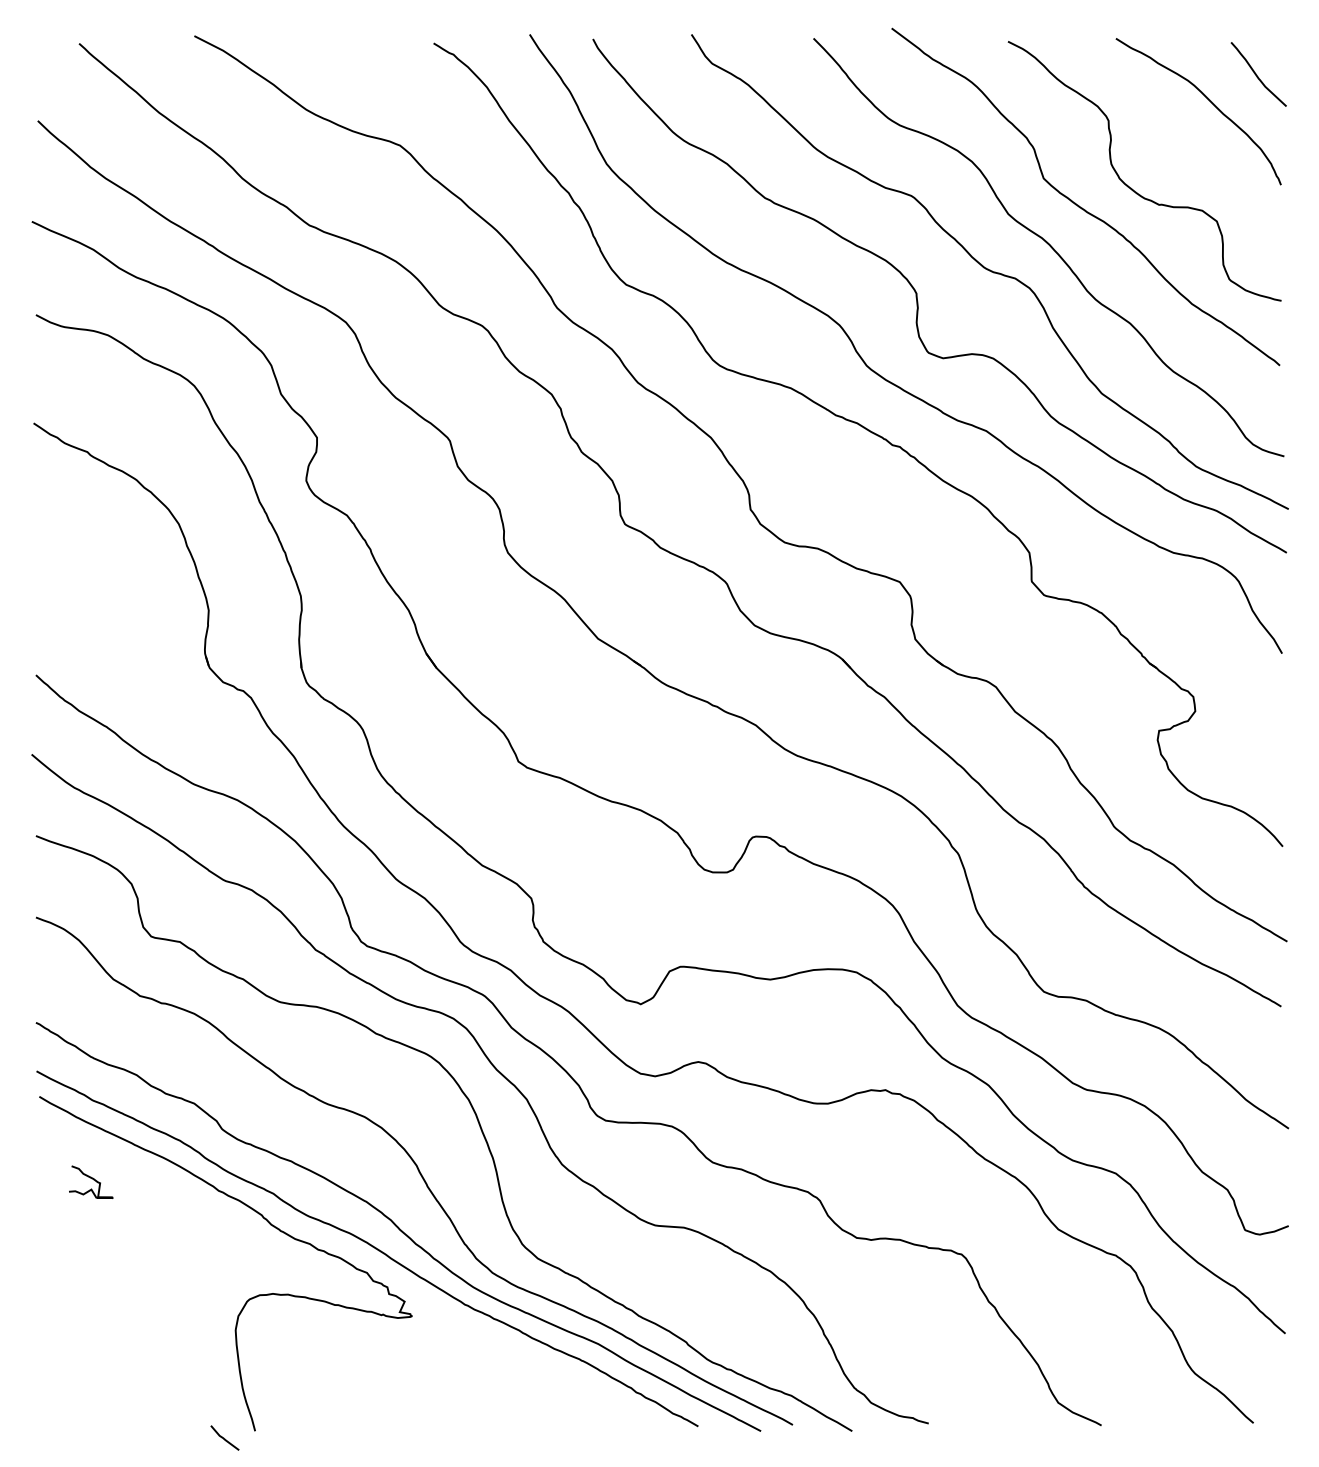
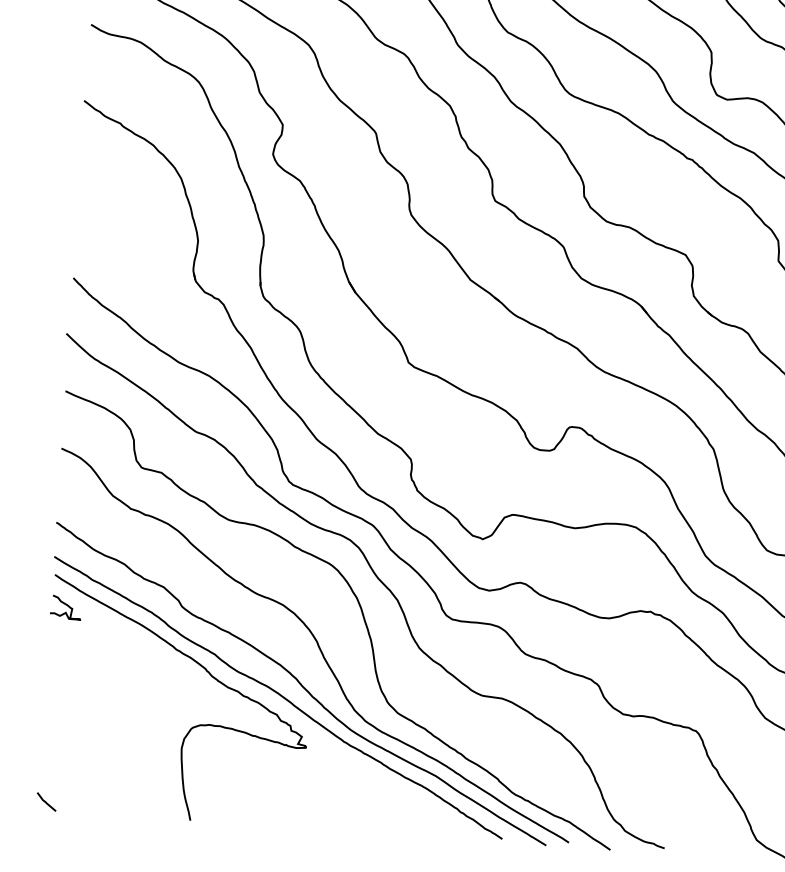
curve: (92, 1179) -> (67, 605), moved
line: (223, 1437) -> (45, 801), moved

